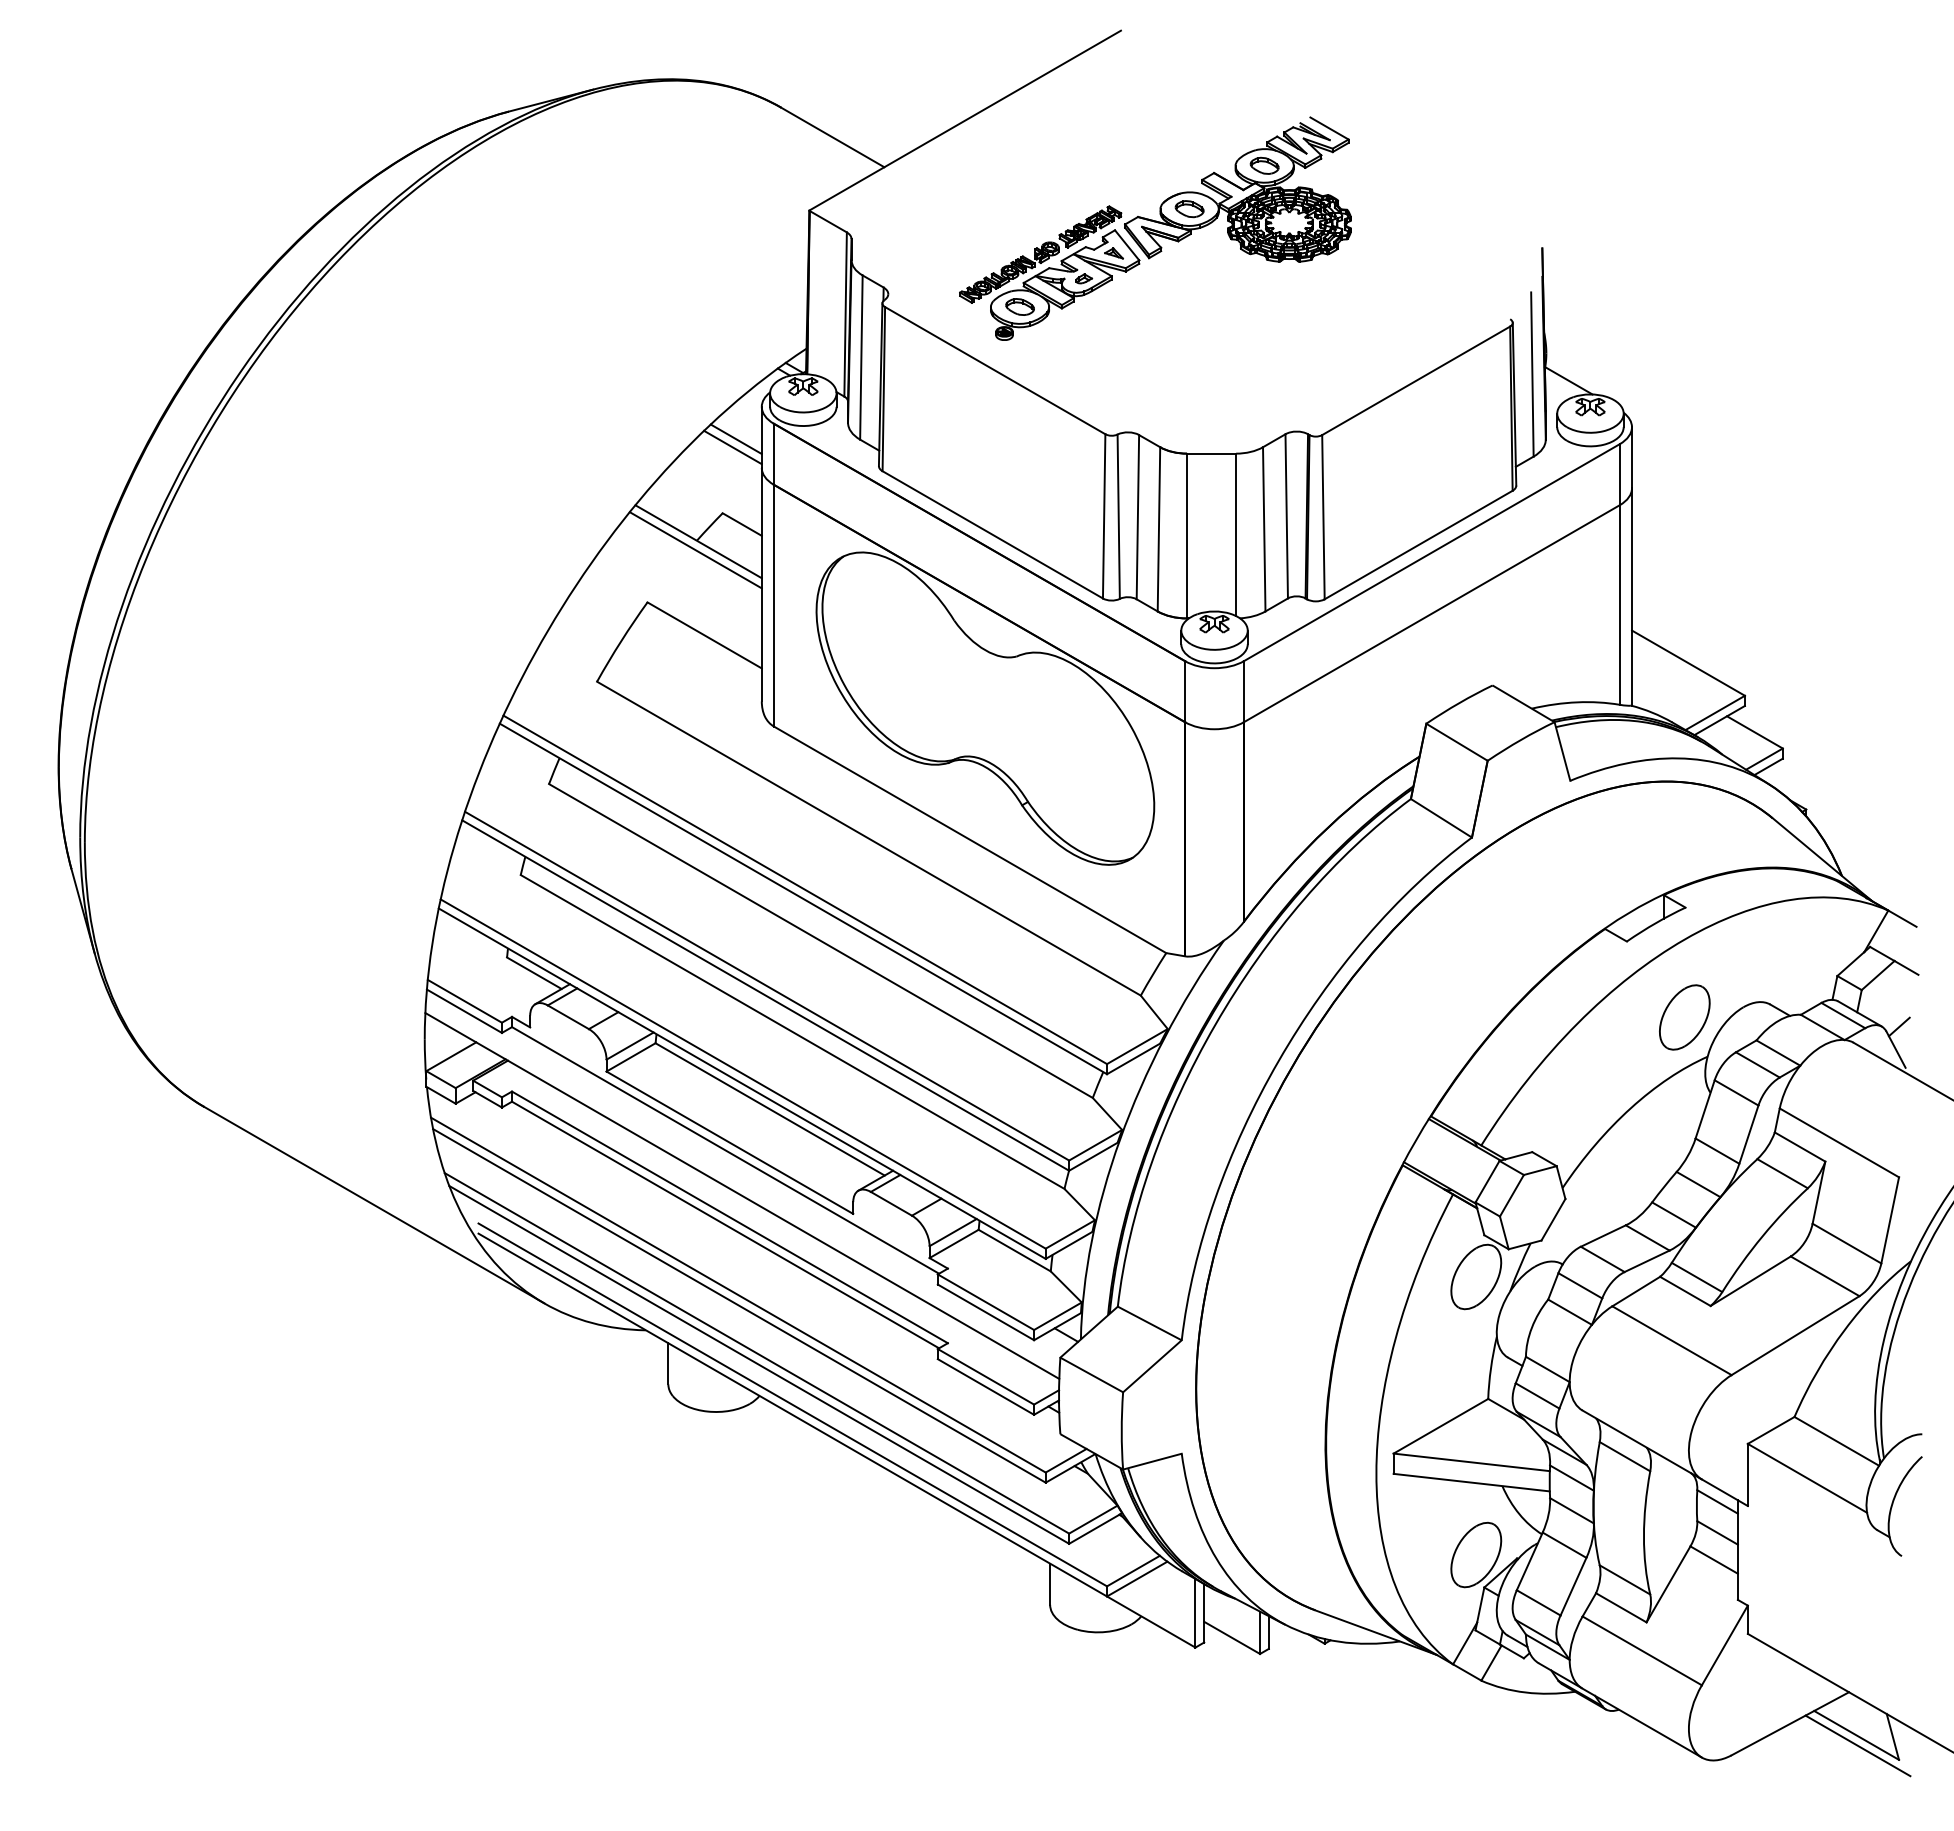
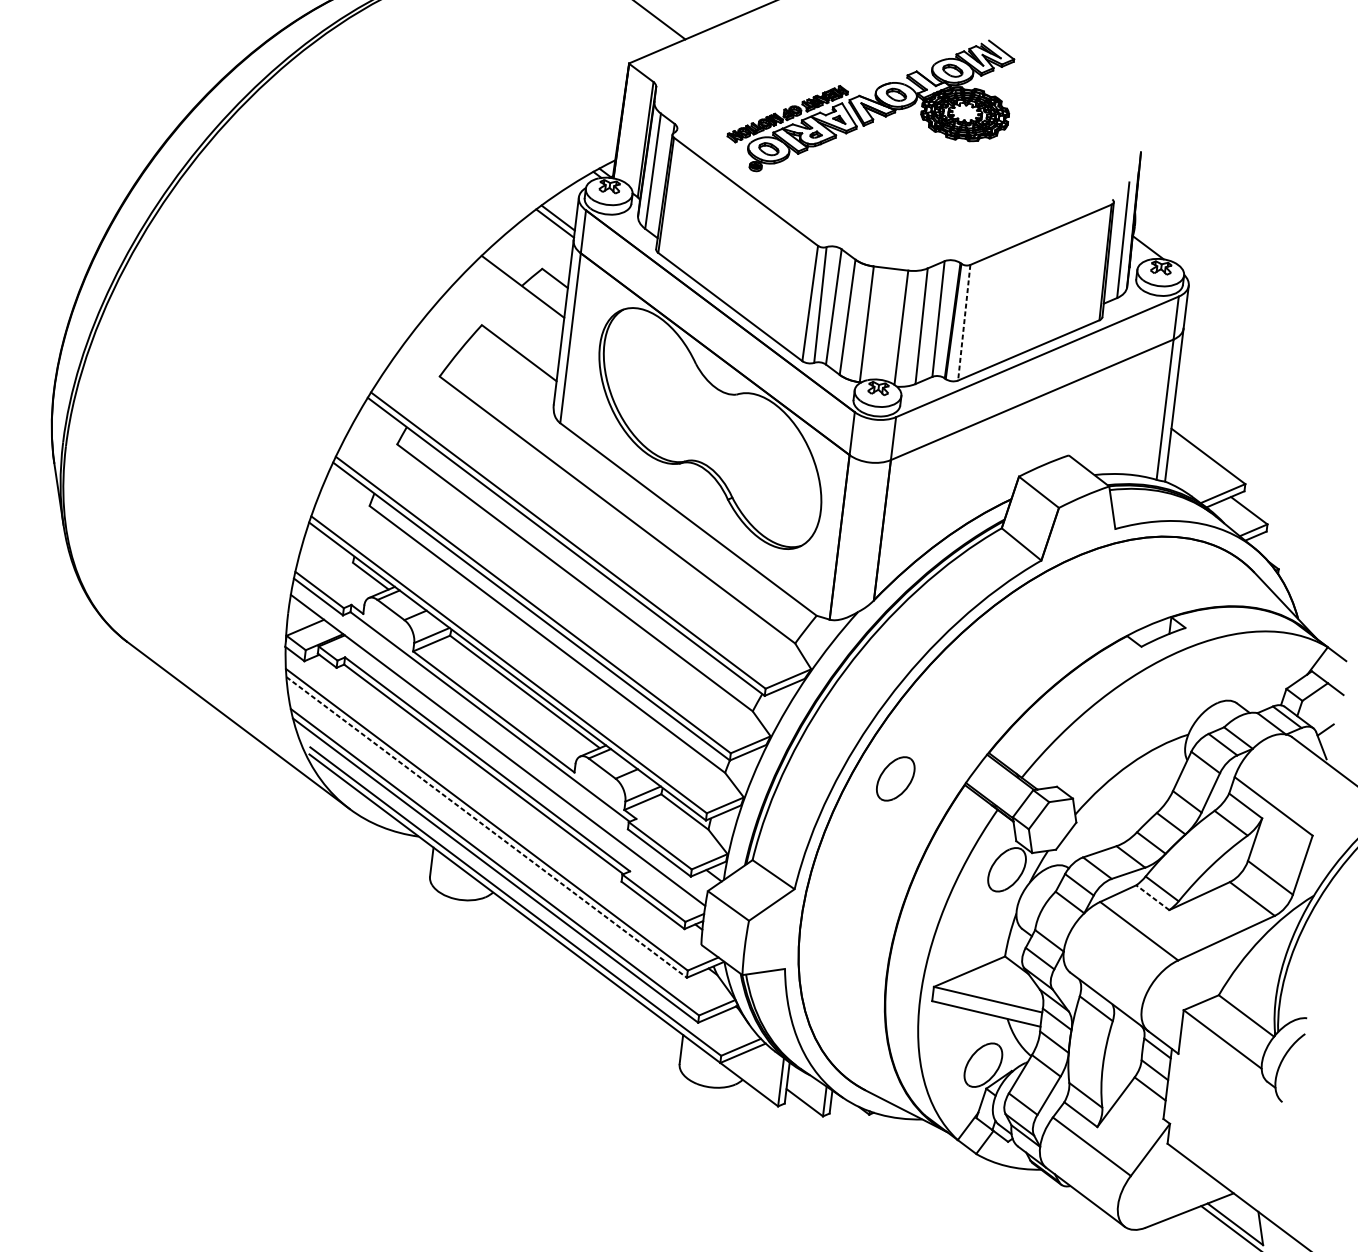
line: (1323, 517) -> (964, 322), solid -> dashed
line: (695, 550) -> (520, 292), removed
part: (1684, 1017) -> (895, 778), moved
line: (1684, 1291) -> (1152, 897), solid -> dashed
line: (739, 1305) -> (486, 827), solid -> dashed

